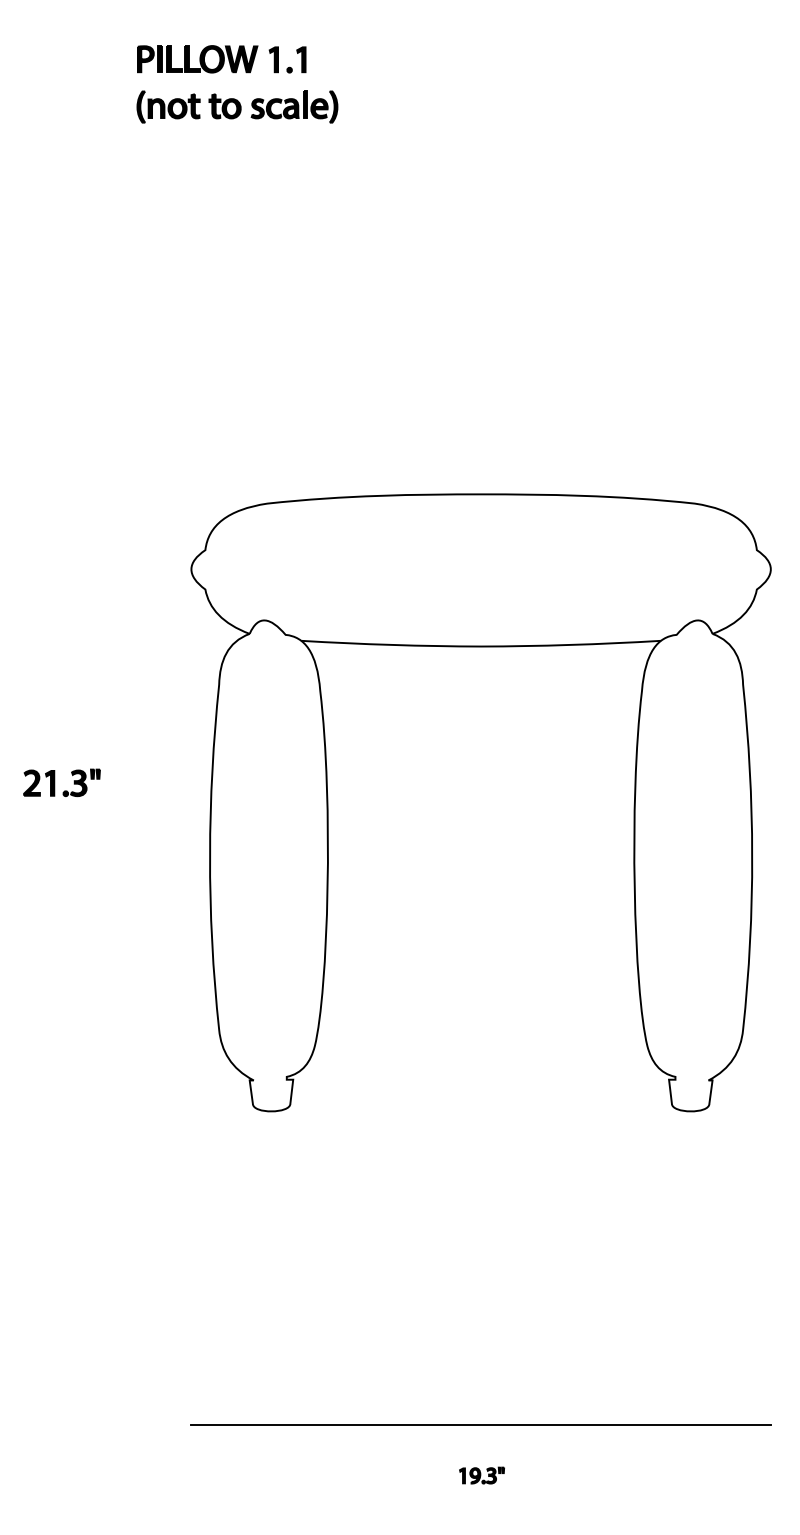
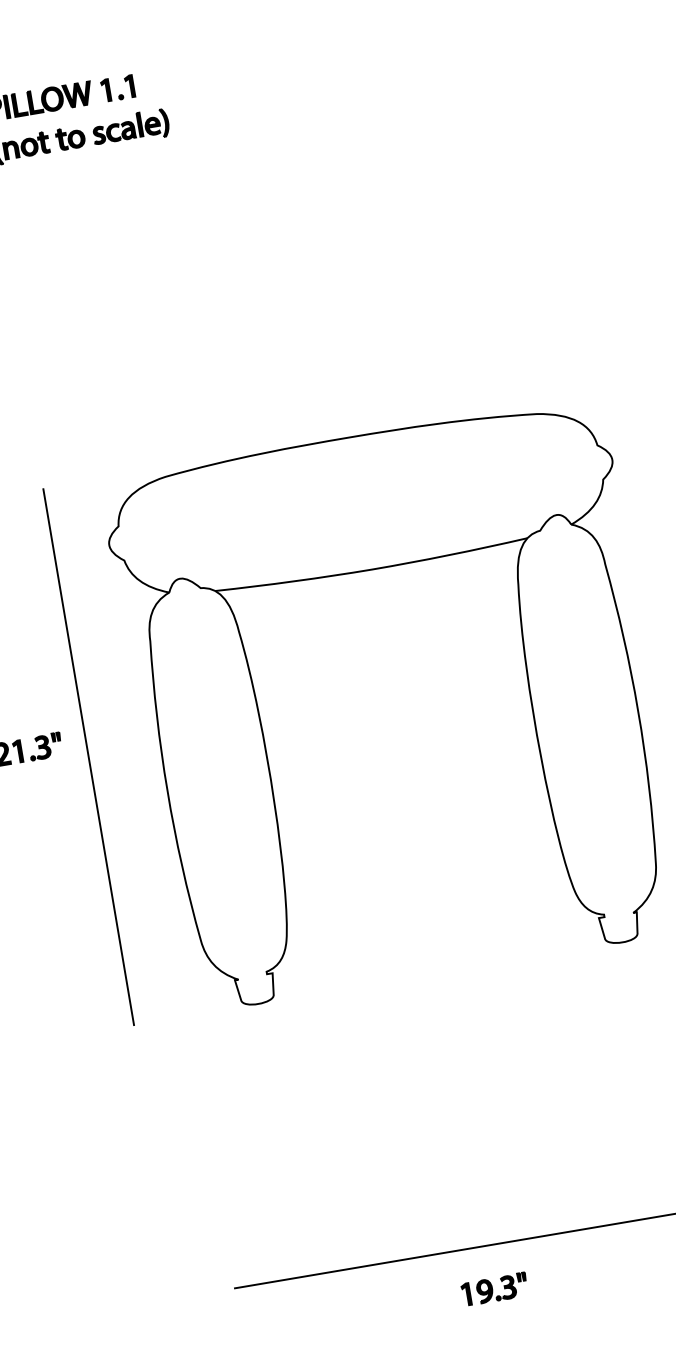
line: (128, 802) -> (88, 756), added
part: (481, 1475) -> (494, 1289), size x1.67

